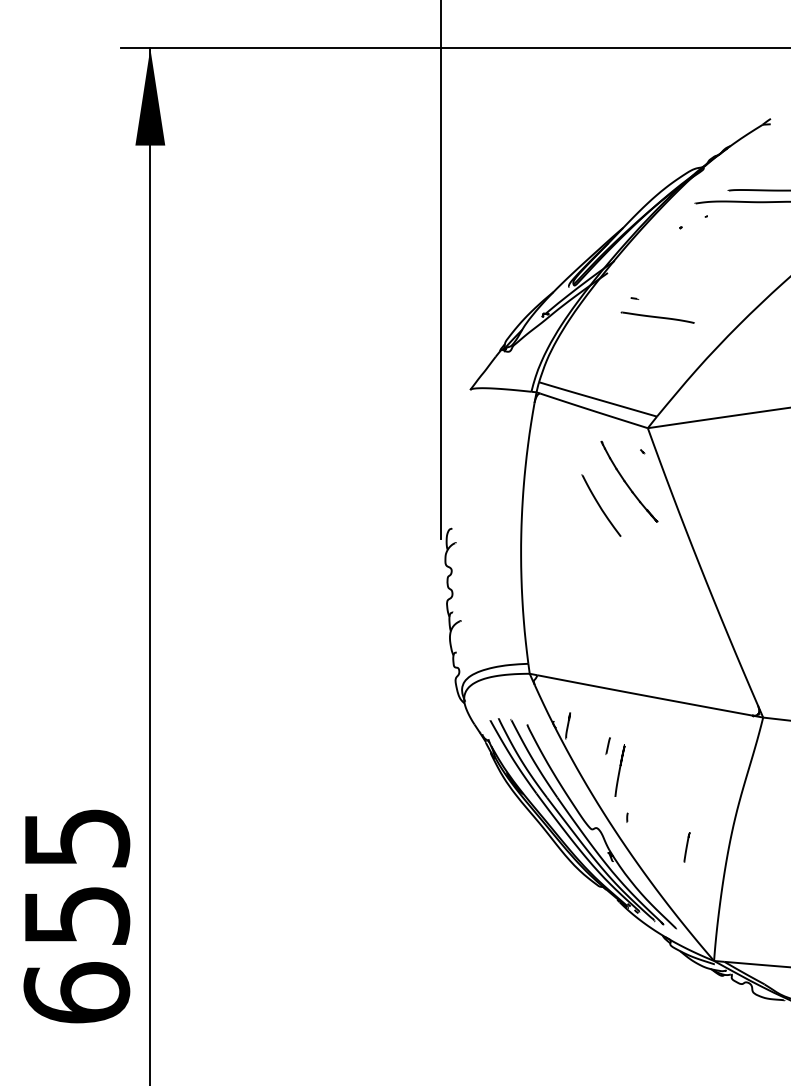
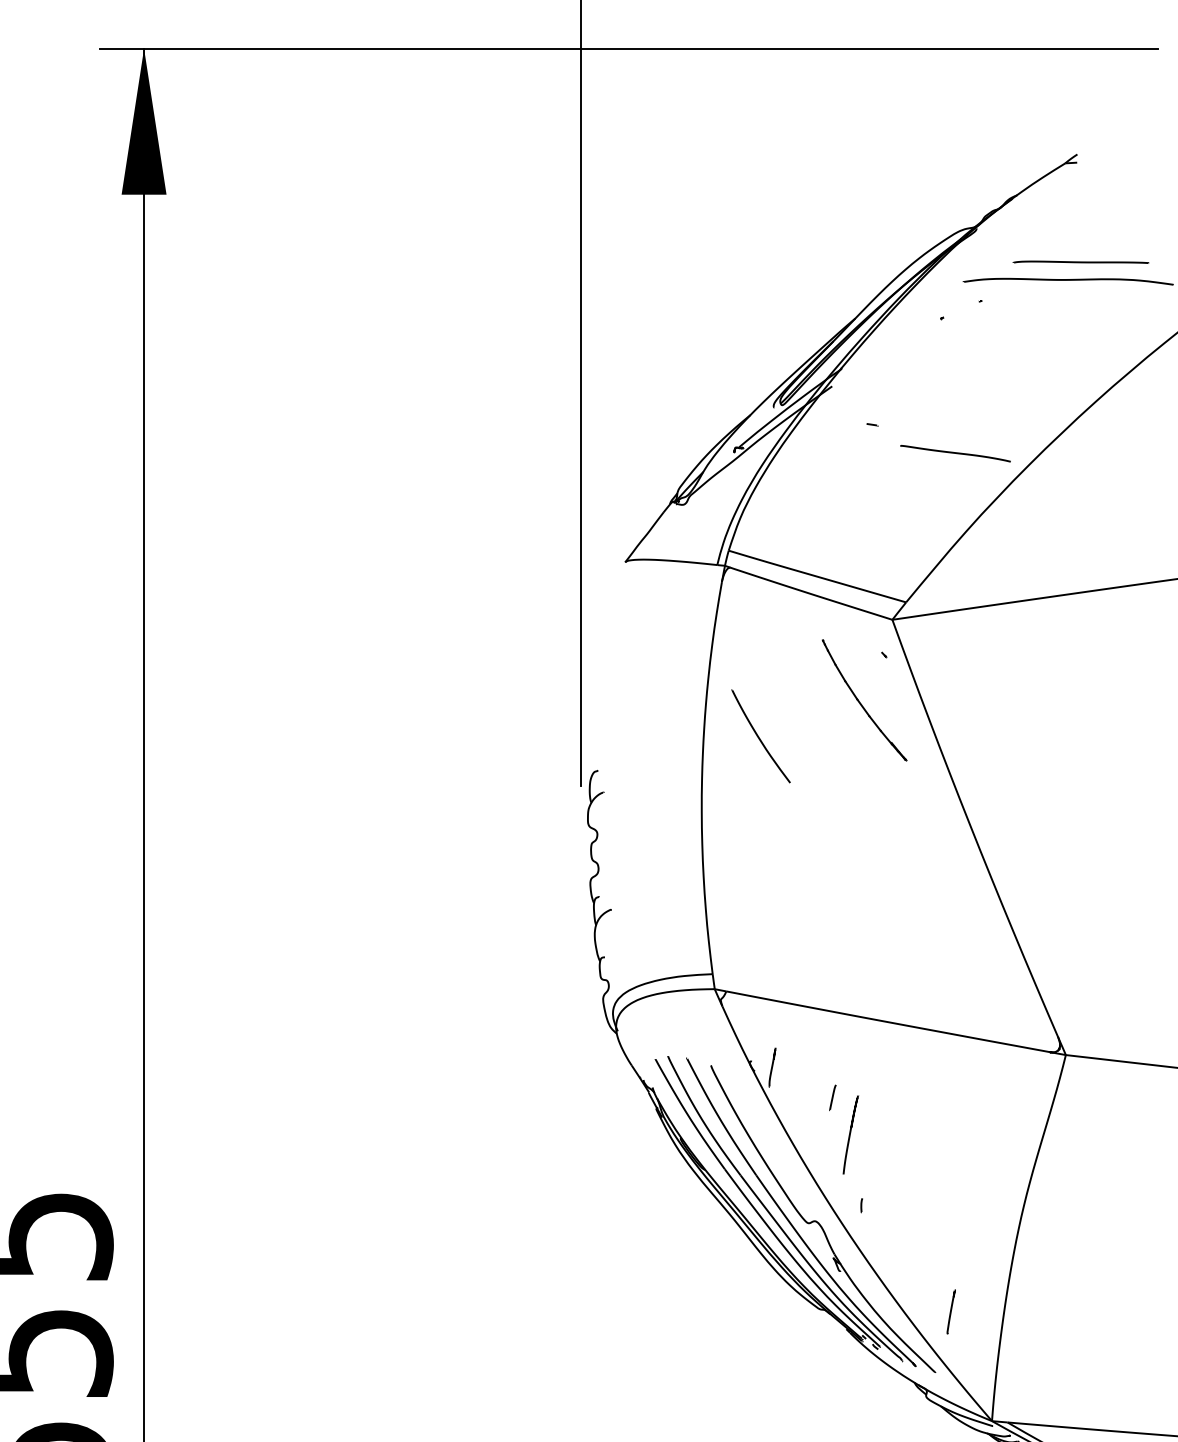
line: (657, 317) -> (955, 453), moved
curve: (600, 505) -> (759, 736), moved
line: (686, 847) -> (950, 1312), moved

